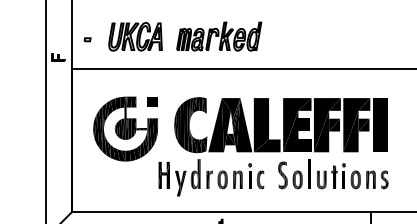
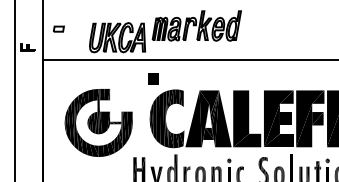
part: (135, 36) -> (117, 37), moved
part: (87, 39) -> (58, 28), size x1.6
part: (152, 101) -> (153, 78), moved

